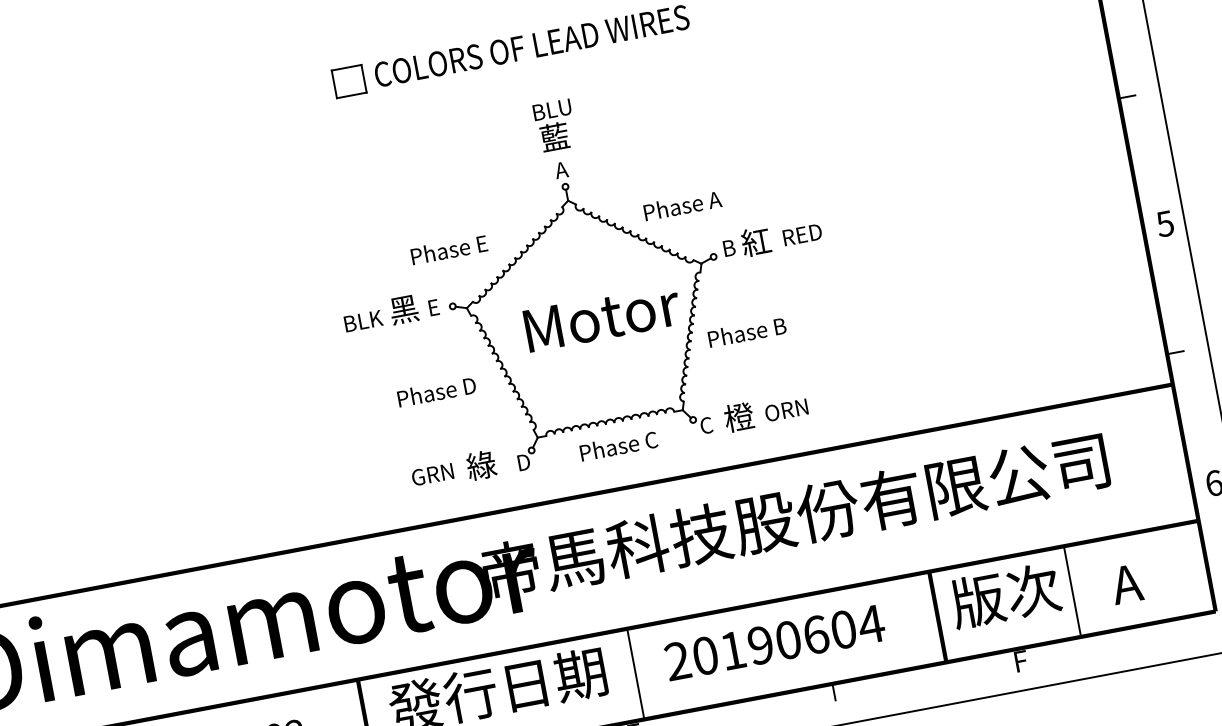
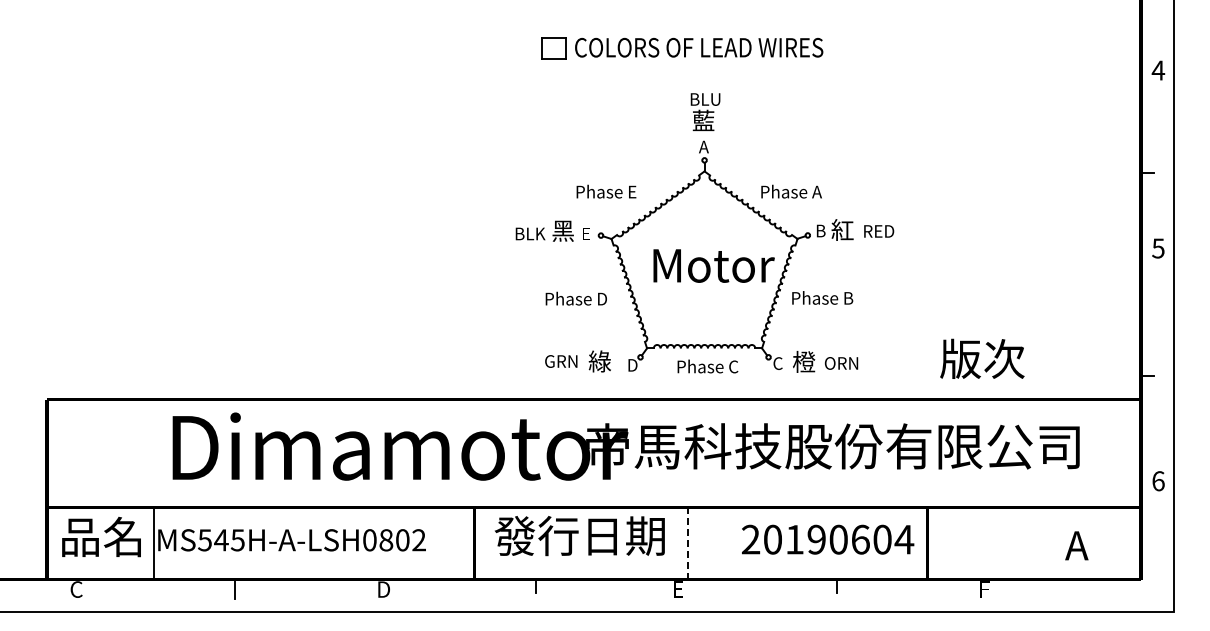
text: (1165, 223) -> (1158, 248), moved
line: (1072, 591) -> (1034, 543), removed
text: (1005, 594) -> (982, 358), moved
text: (775, 642) -> (828, 539), moved
line: (635, 674) -> (687, 543), solid -> dashed

